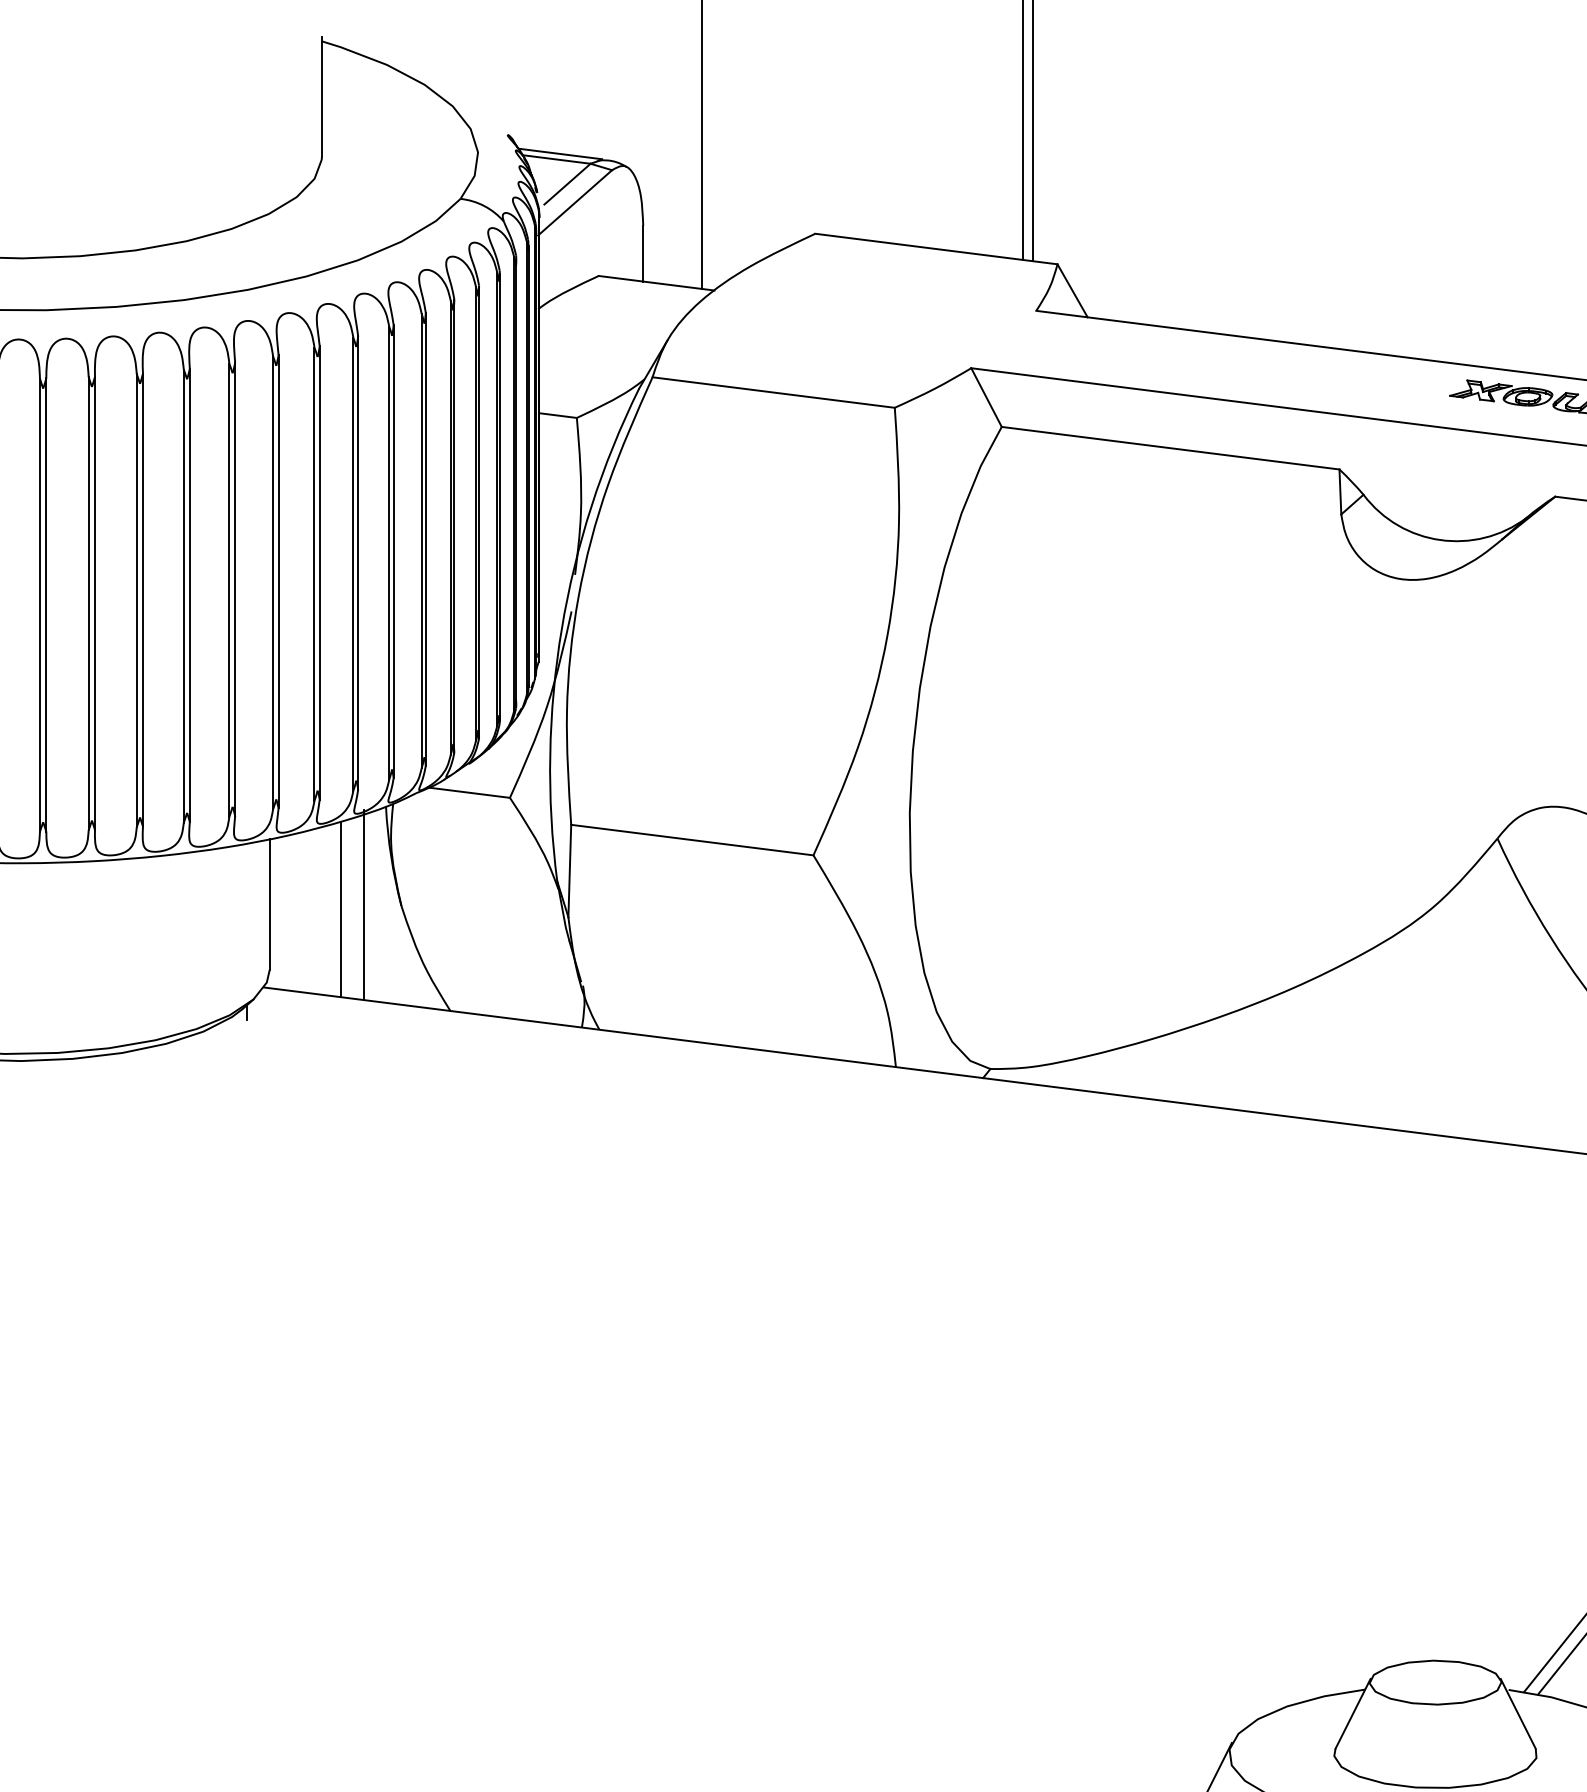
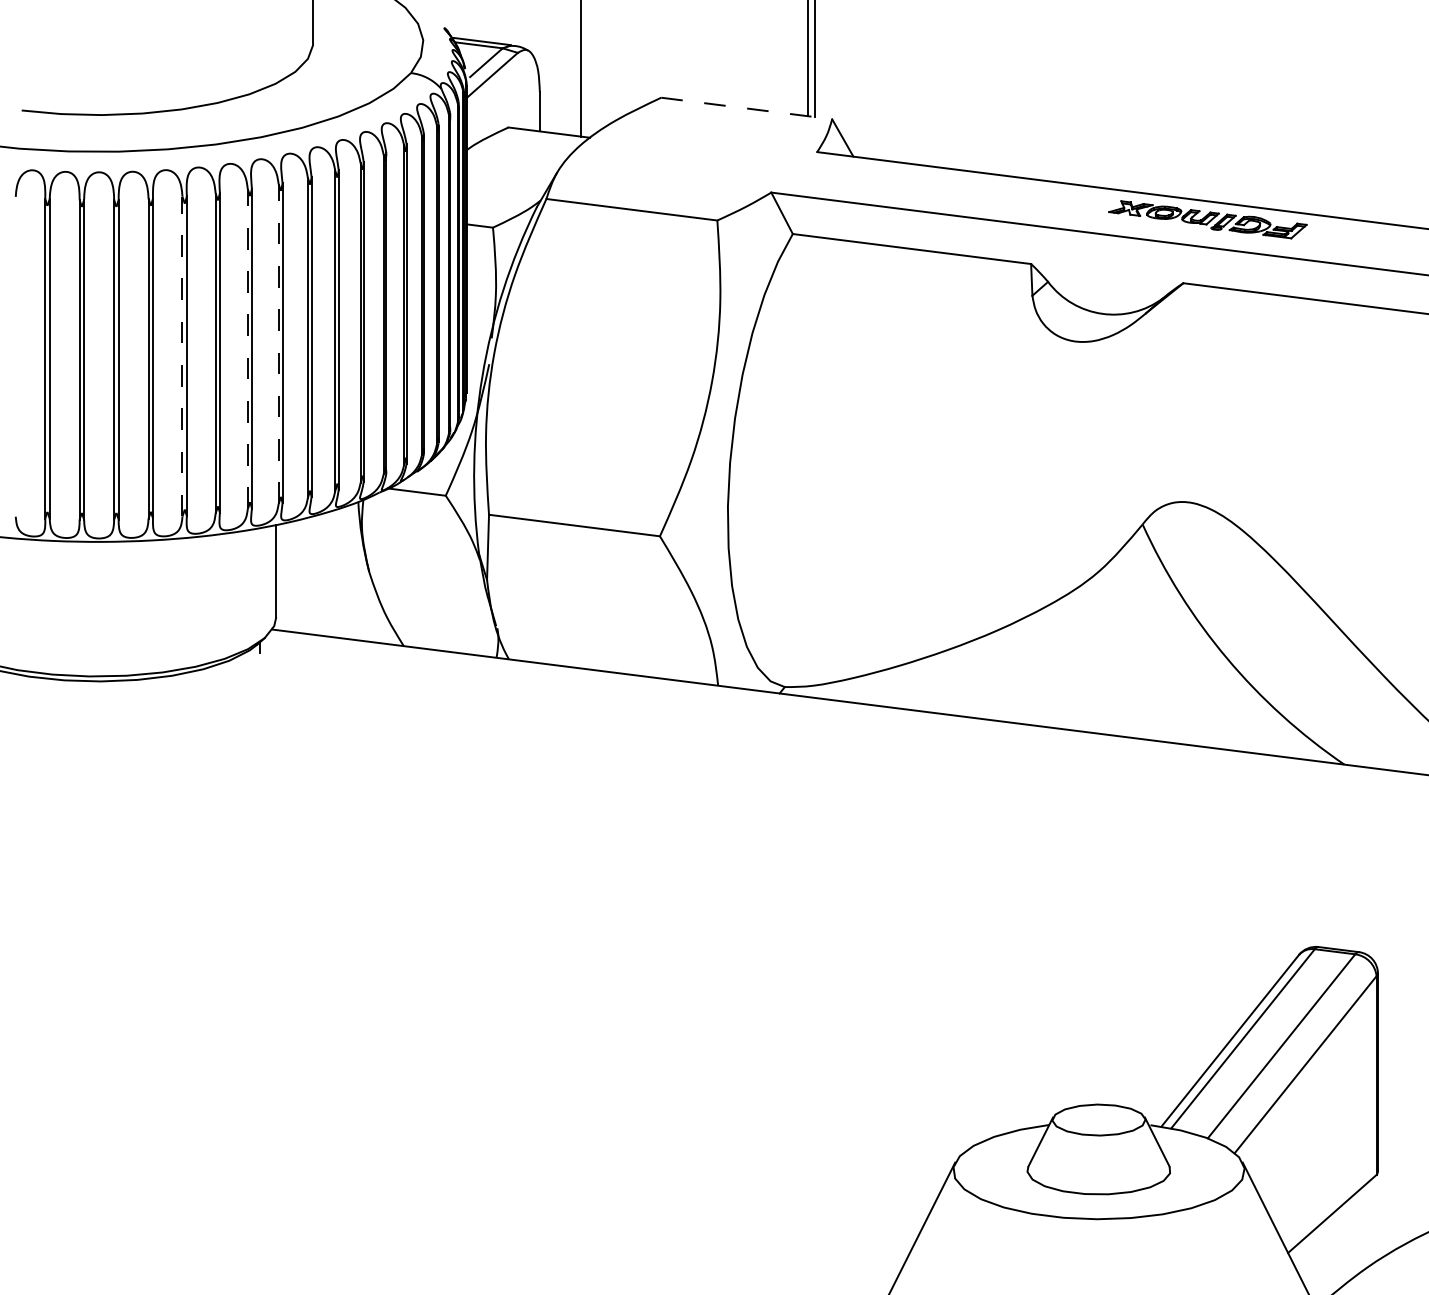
line: (937, 249) -> (747, 108), solid -> dashed
line: (272, 583) -> (278, 344), solid -> dashed
line: (228, 590) -> (247, 349), solid -> dashed
line: (136, 600) -> (182, 356), solid -> dashed
line: (363, 905) -> (342, 571), removed
line: (340, 909) -> (326, 574), removed

